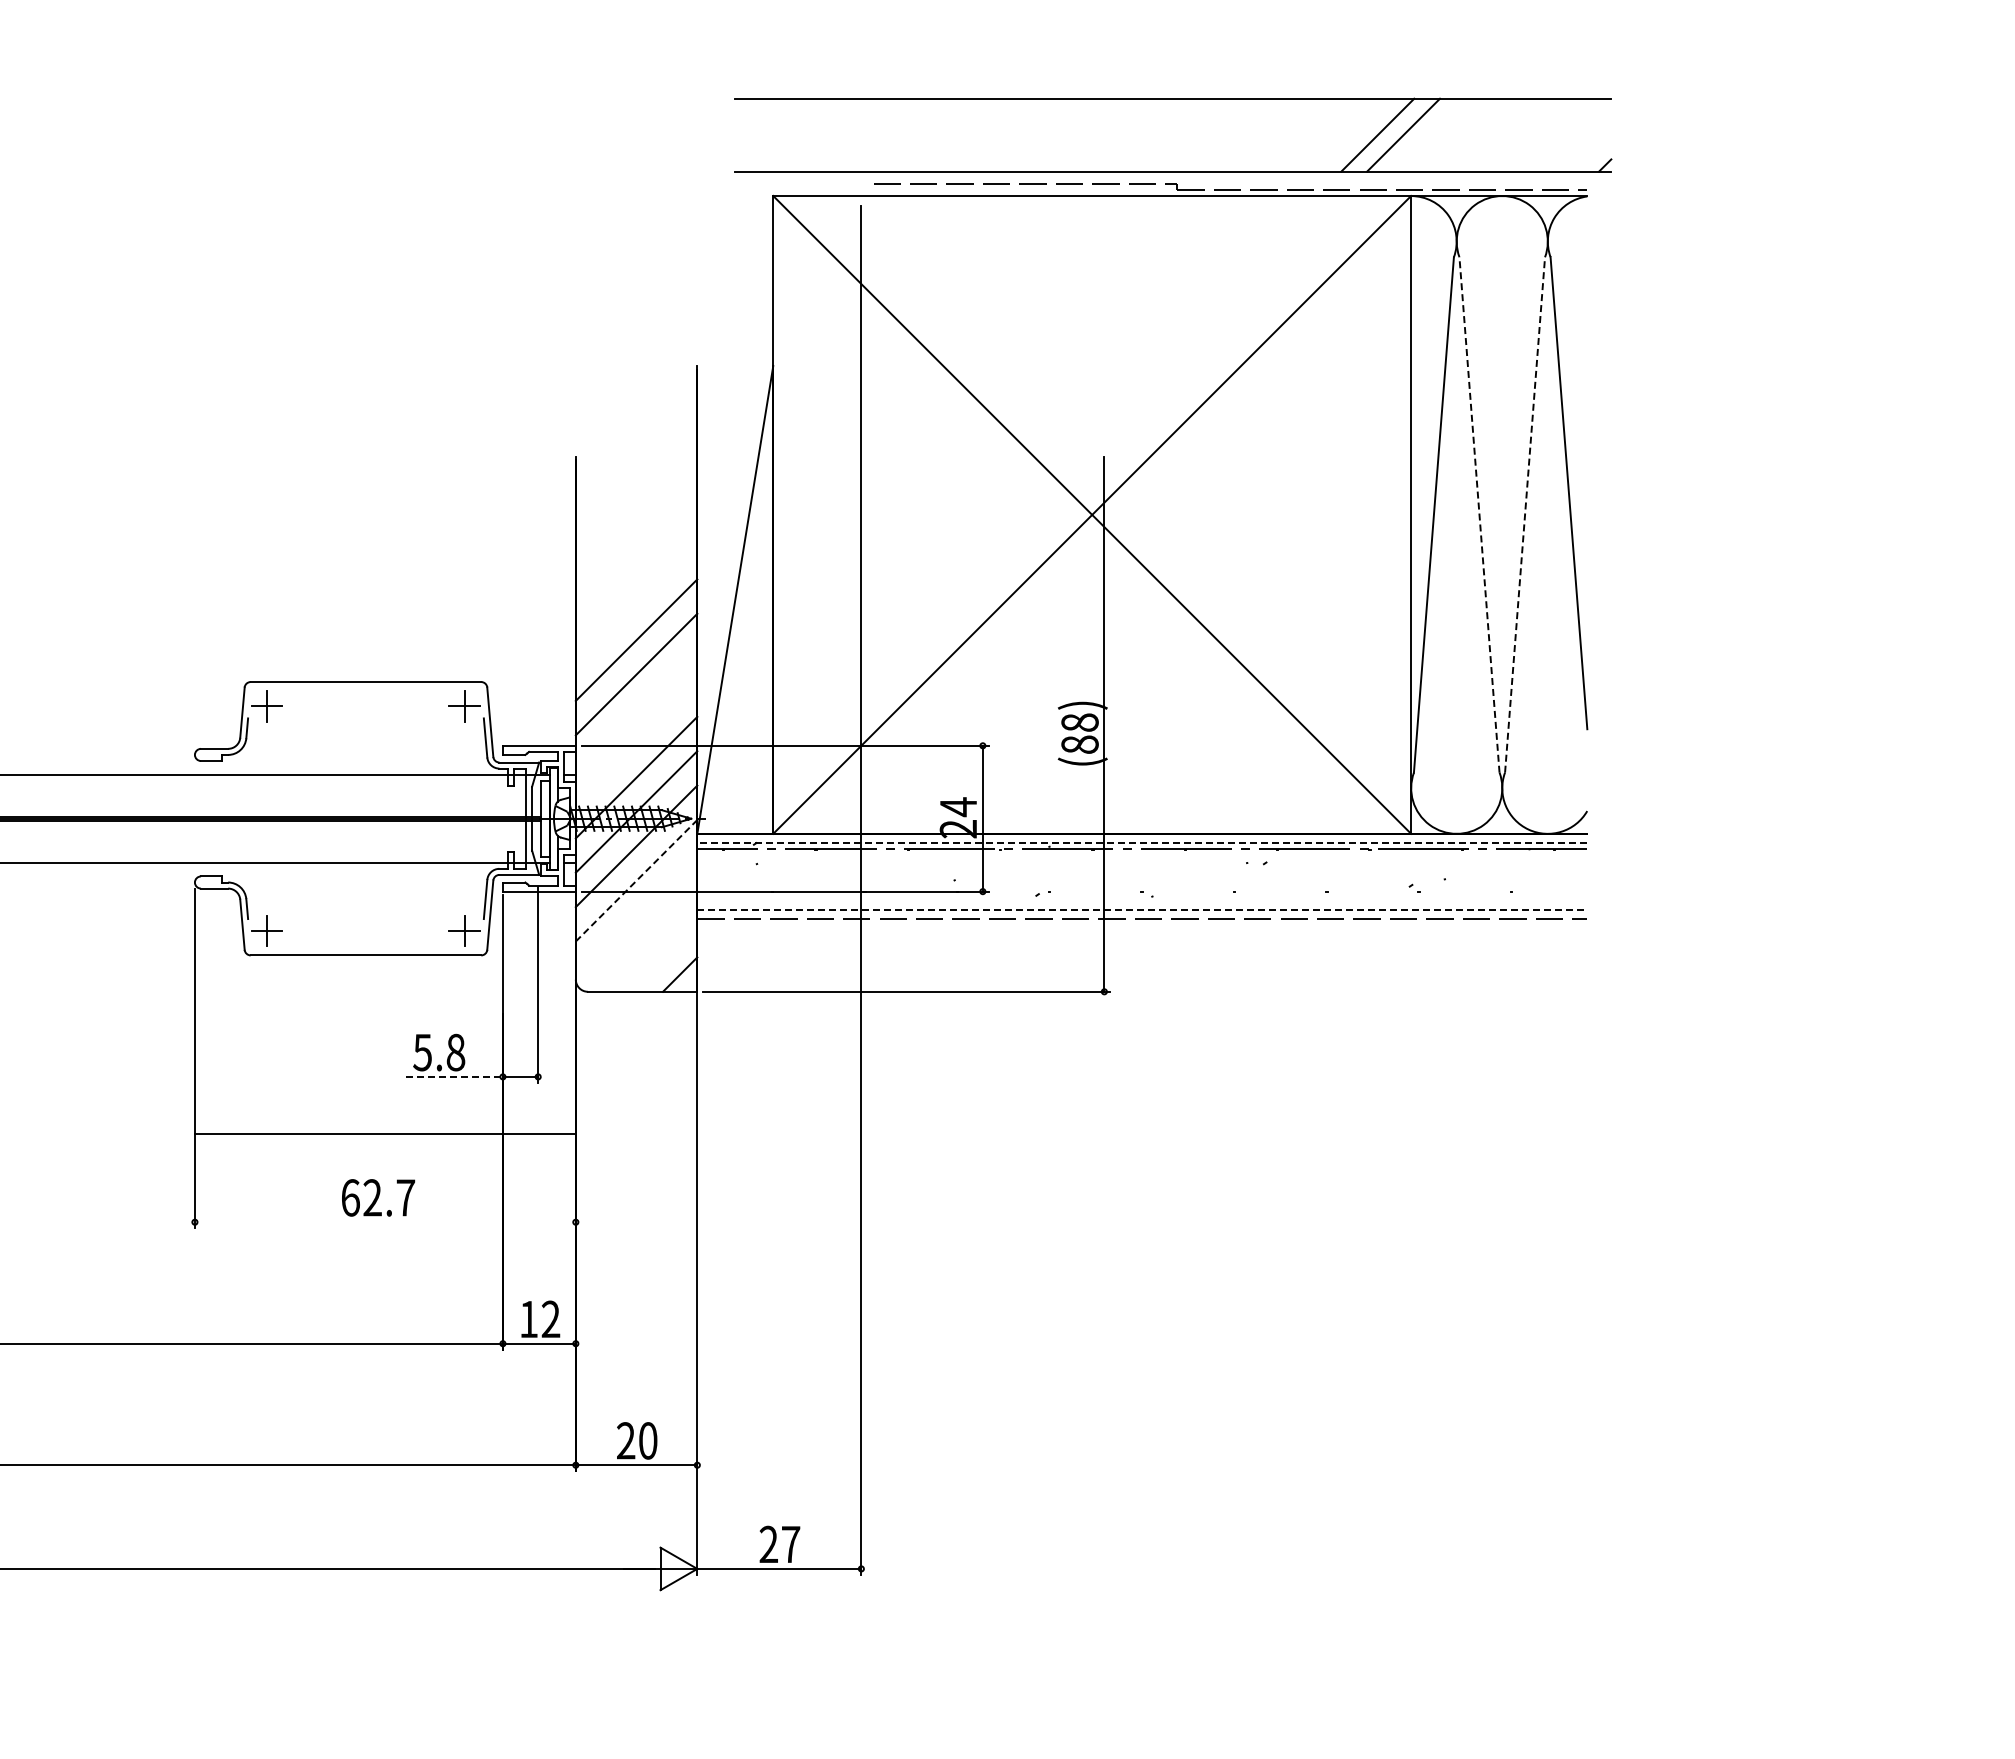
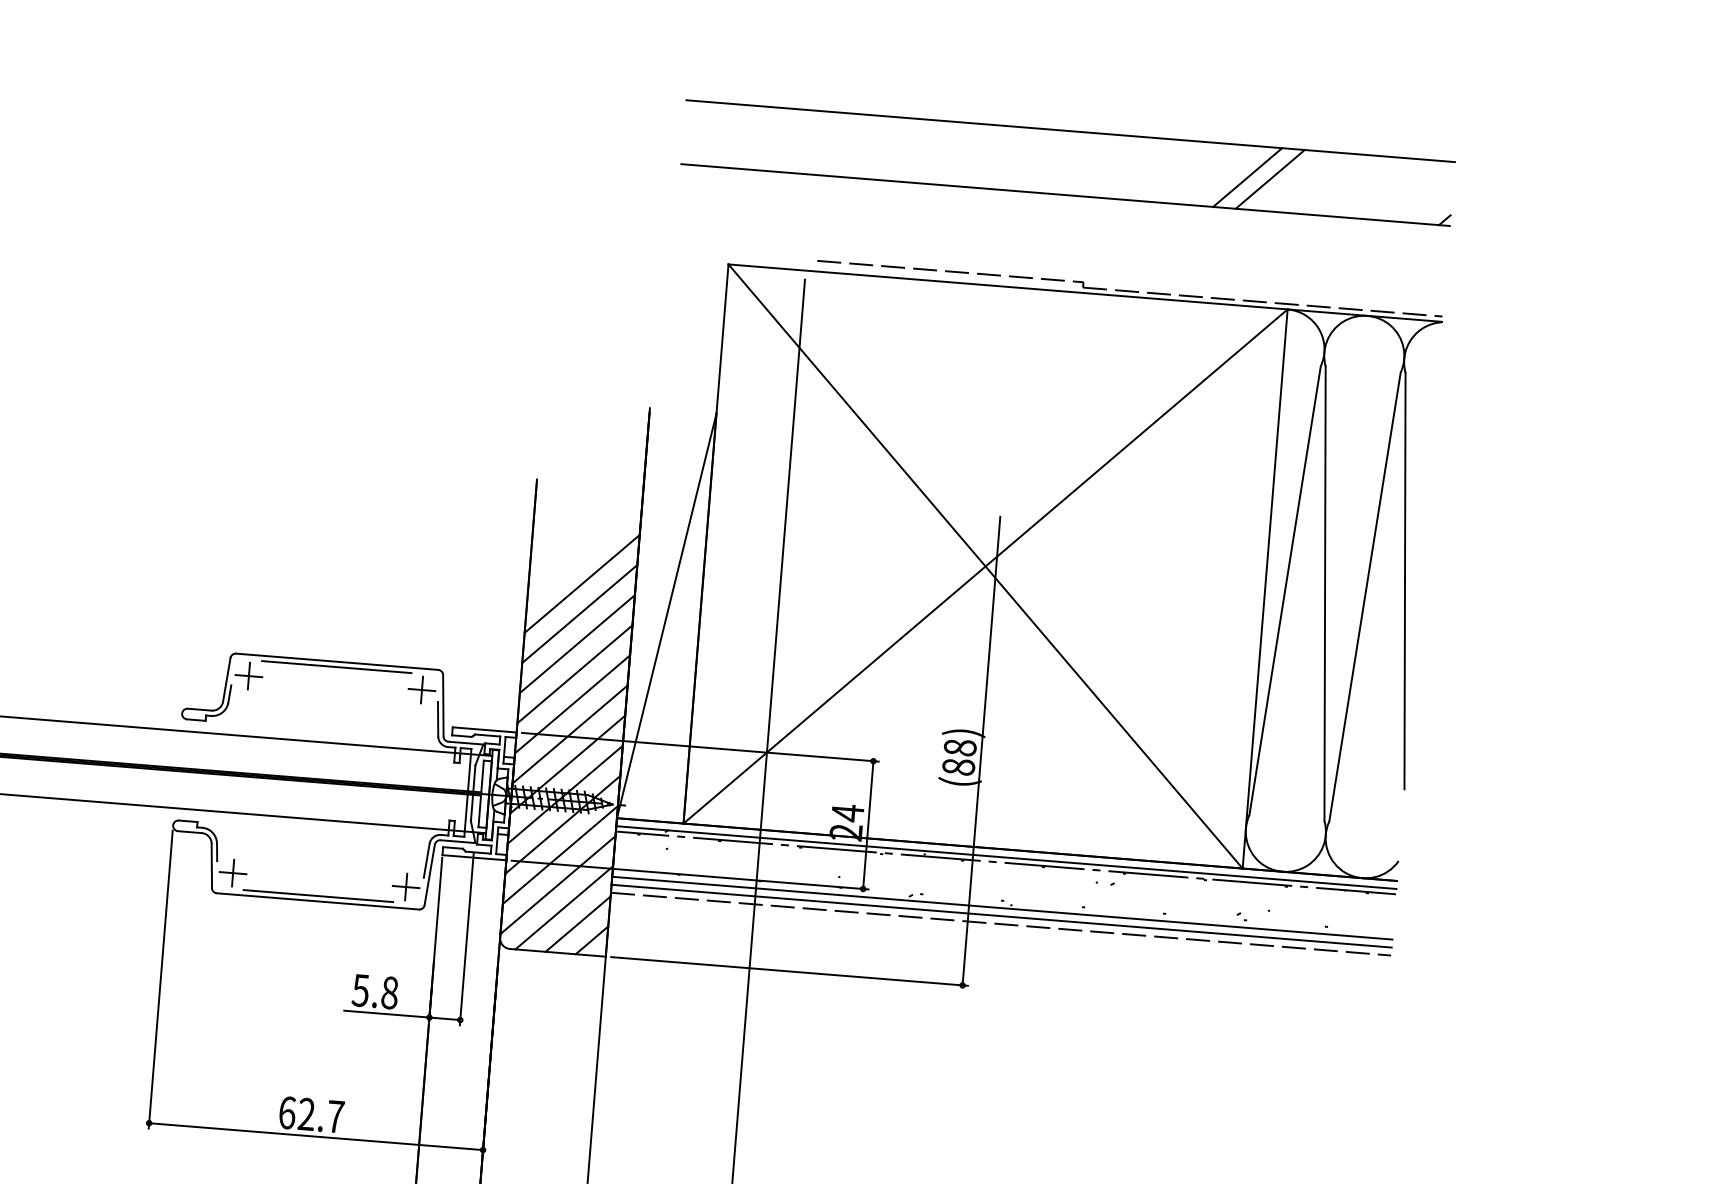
part: (1173, 99) -> (1071, 131), moved
line: (1479, 514) -> (1325, 593), dashed -> solid
line: (1525, 514) -> (1365, 596), dashed -> solid
line: (636, 571) -> (582, 583), added
line: (636, 605) -> (579, 613), added
line: (365, 688) -> (336, 667), added
line: (636, 708) -> (572, 704), added
line: (636, 743) -> (570, 734), added
line: (1142, 842) -> (1006, 857), dashed -> solid
line: (636, 880) -> (560, 854), dashed -> solid
line: (1142, 900) -> (1002, 908), added
line: (1142, 909) -> (1001, 915), dashed -> solid
line: (636, 914) -> (557, 884), added
line: (645, 939) -> (564, 907), added
line: (365, 949) -> (317, 896), added
line: (662, 957) -> (577, 924), added
line: (454, 1076) -> (386, 1013), dashed -> solid
line: (384, 1134) -> (315, 1136), moved

